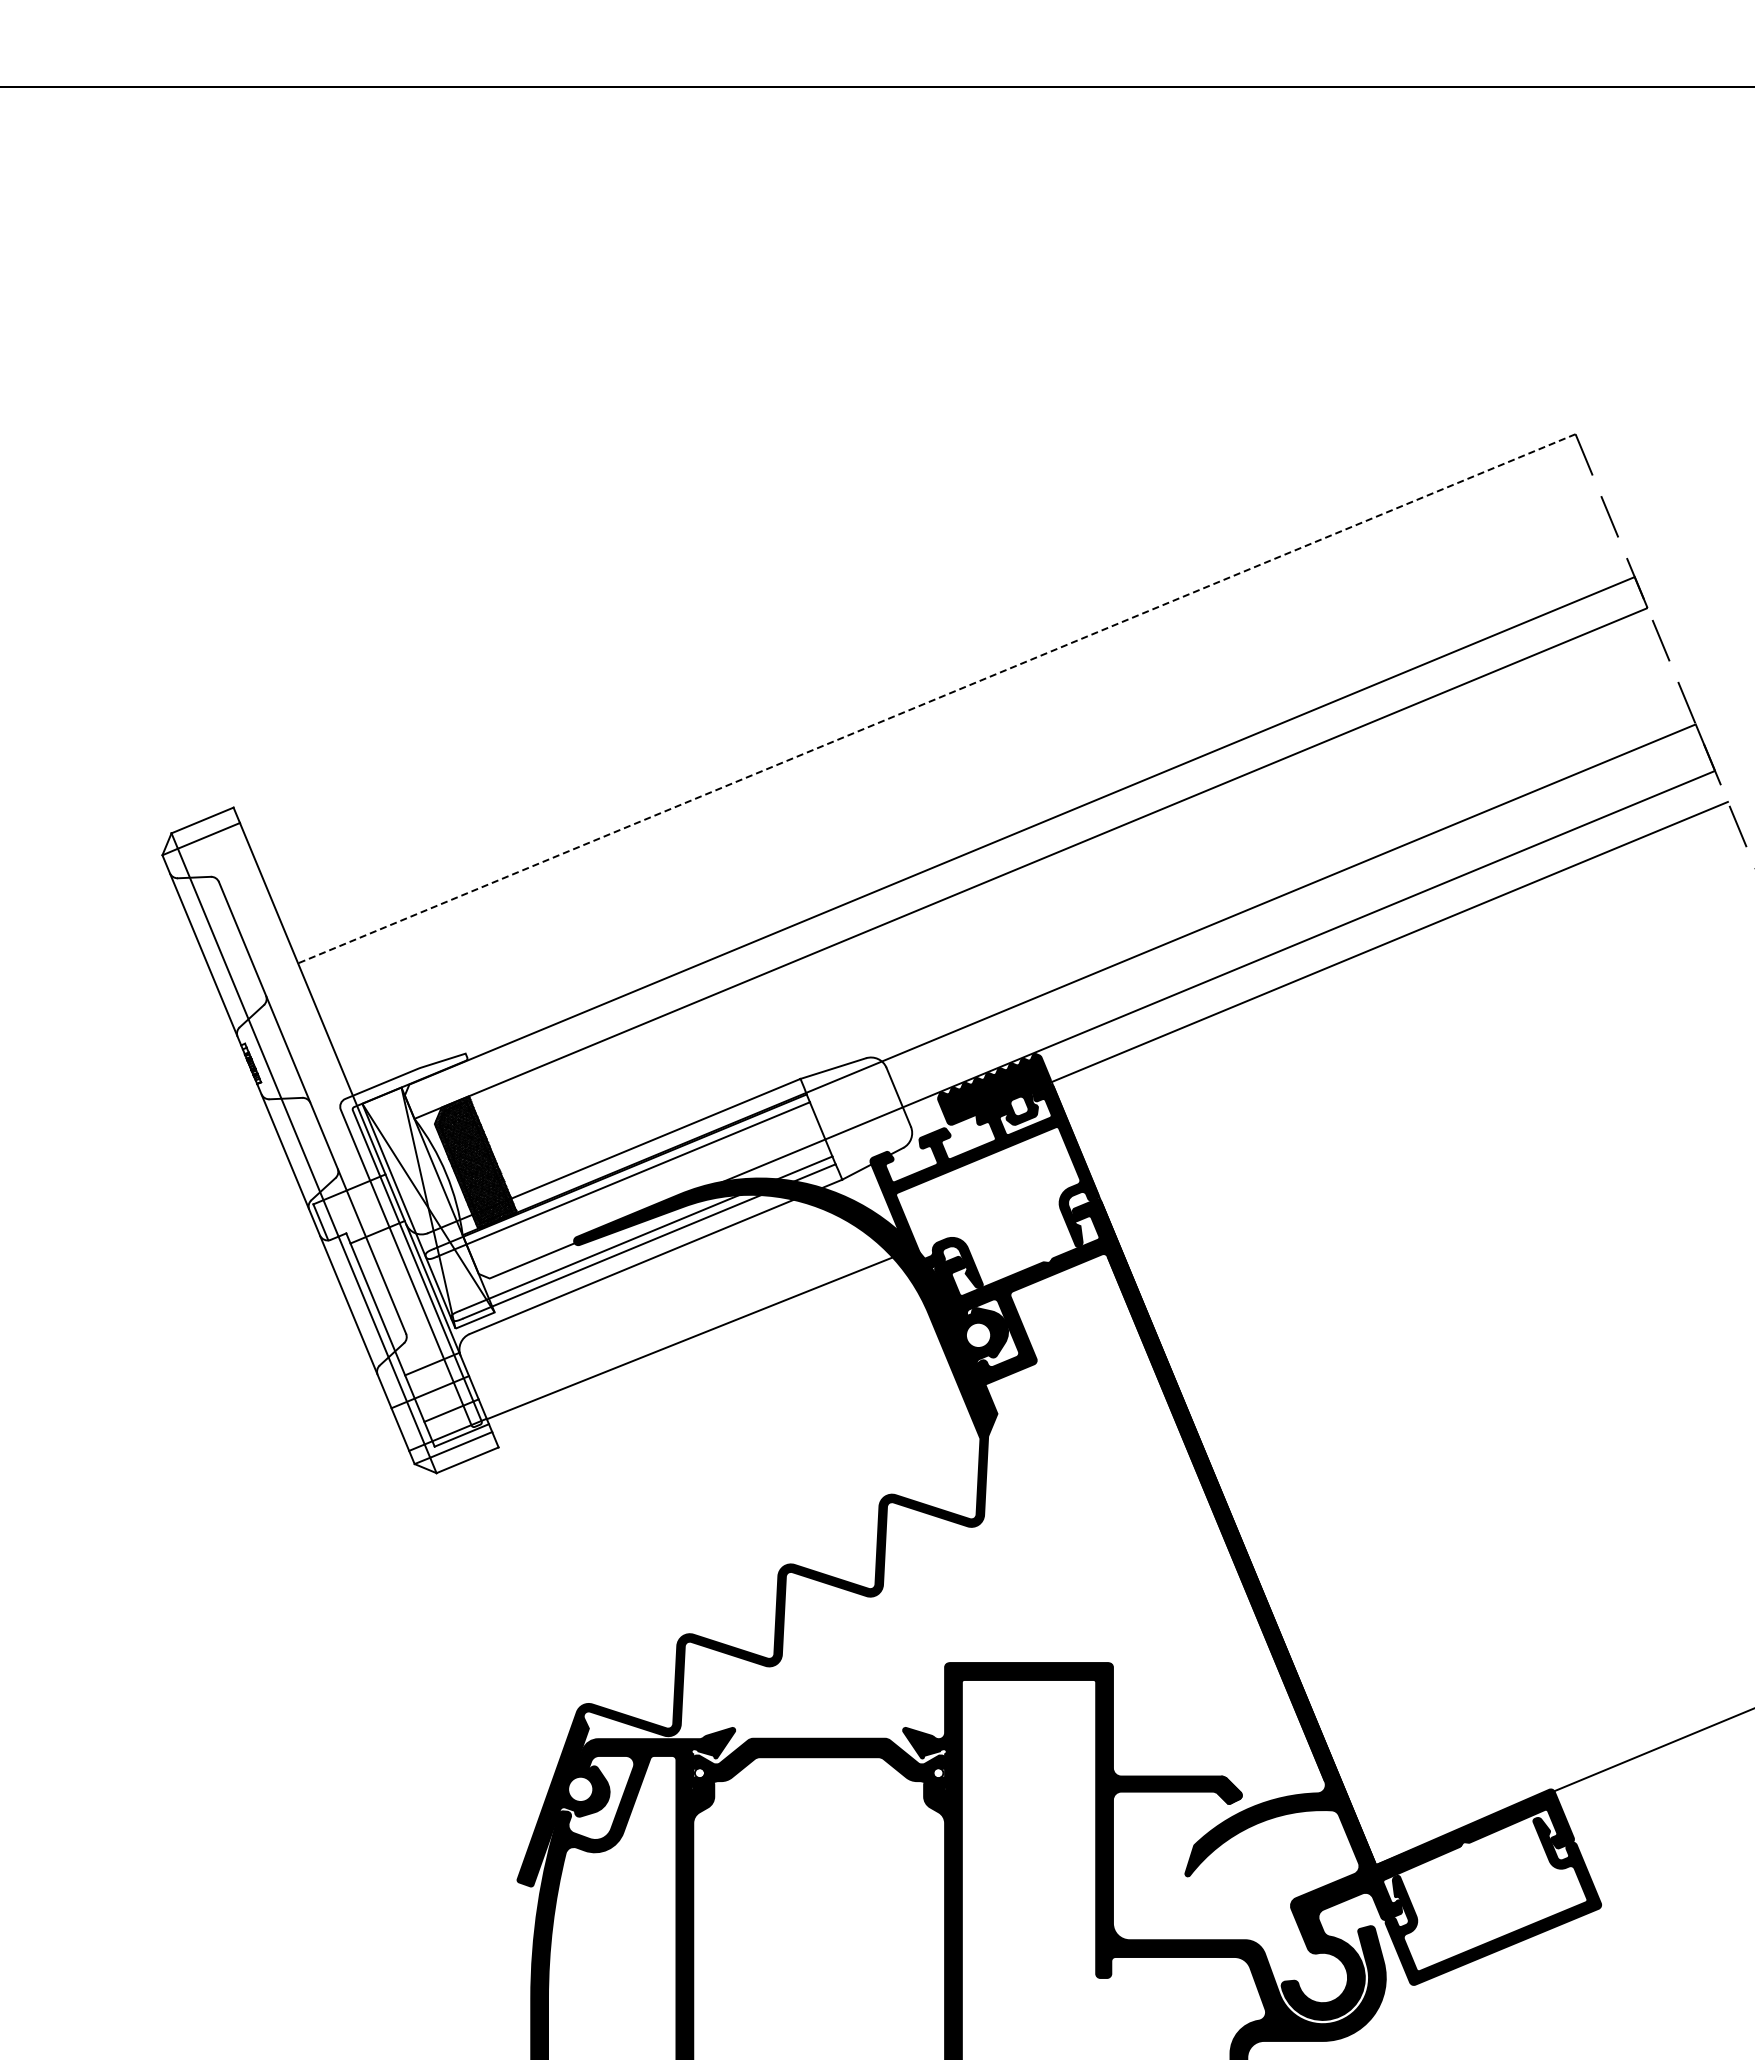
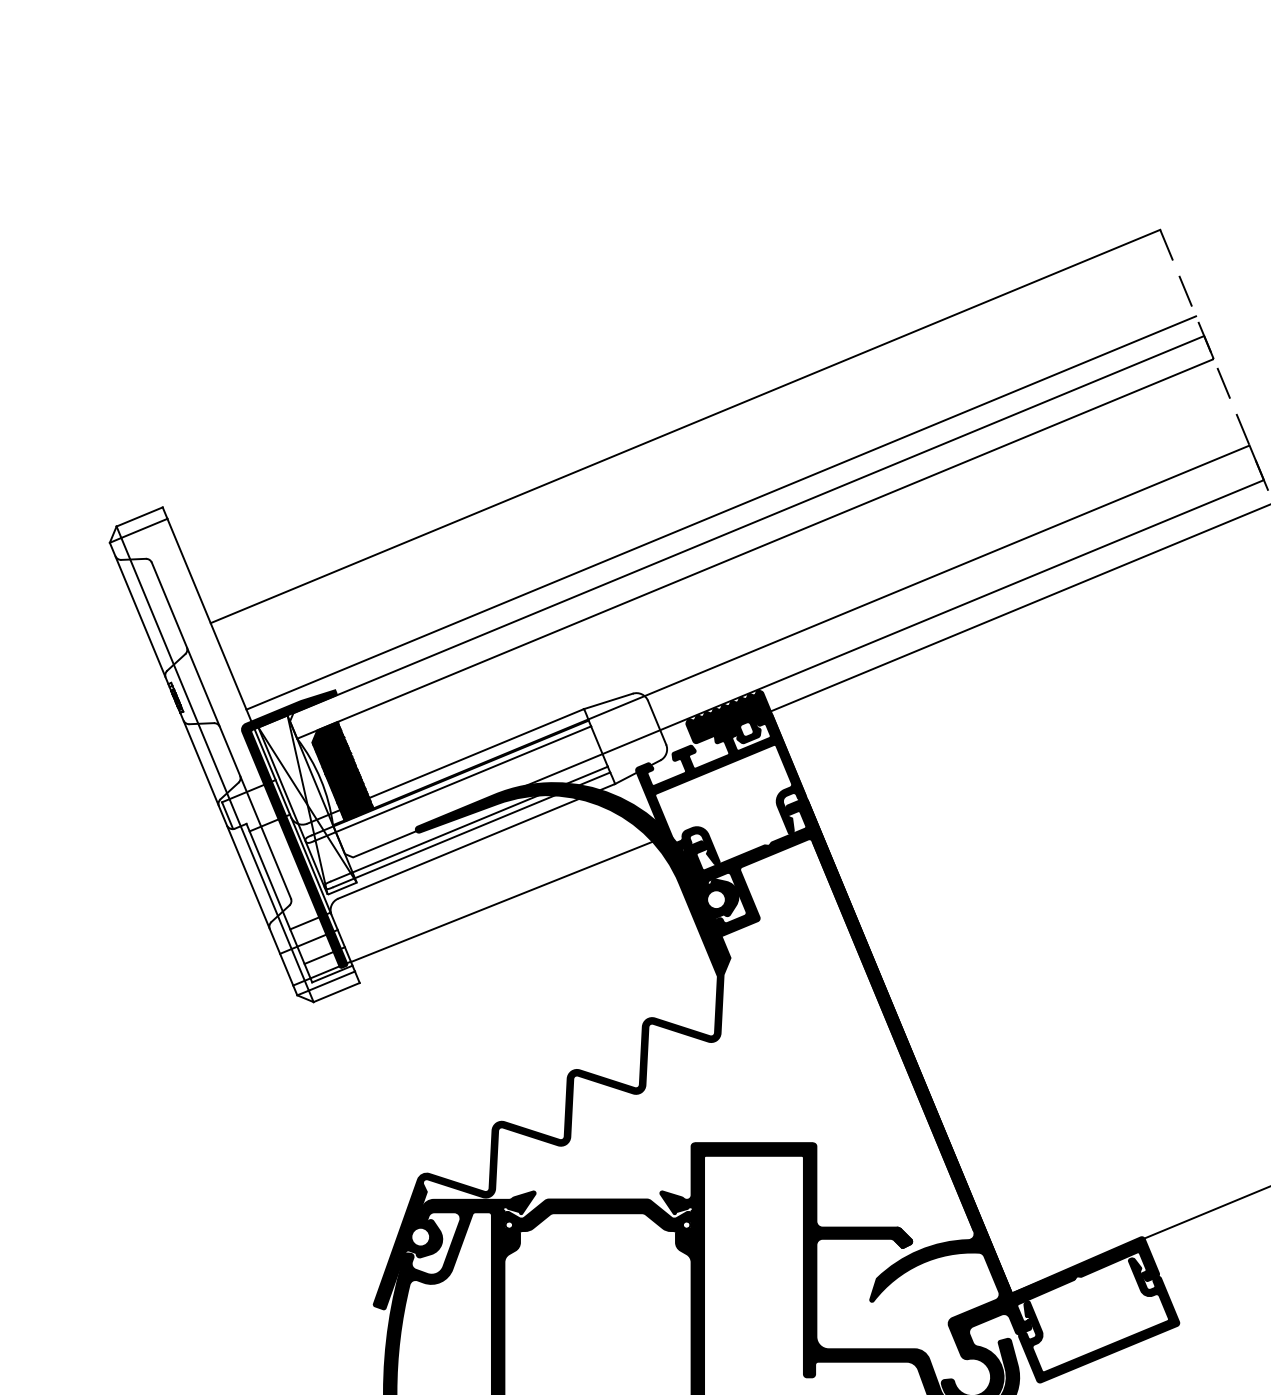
line: (936, 698) -> (685, 426), dashed -> solid
line: (984, 814) -> (720, 512), added
fill: (410, 1240) -> (294, 829), added

